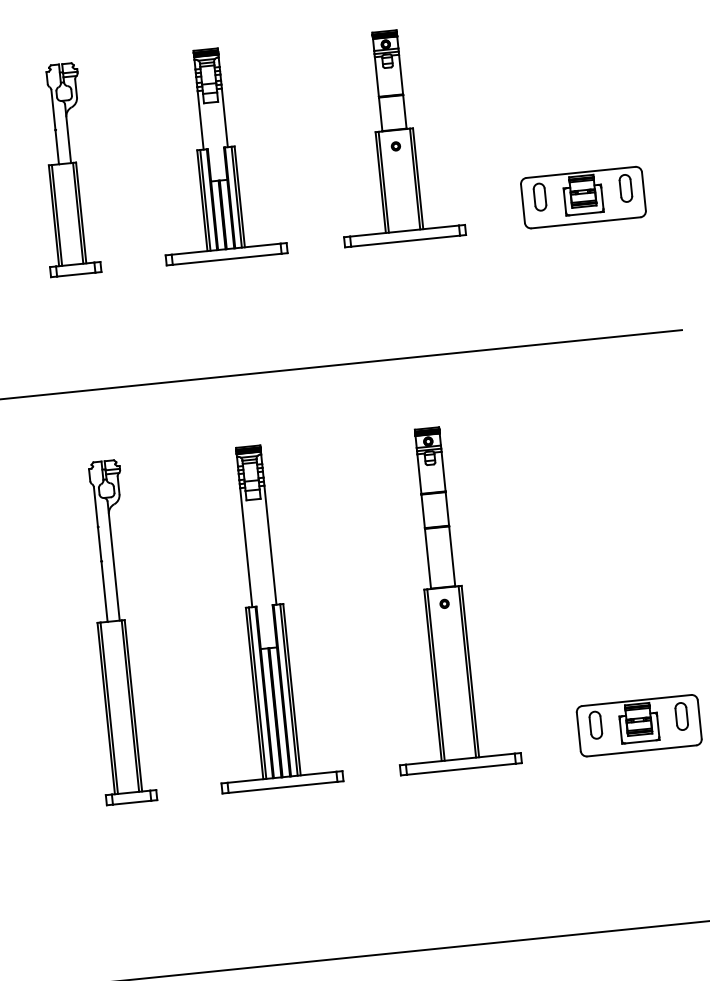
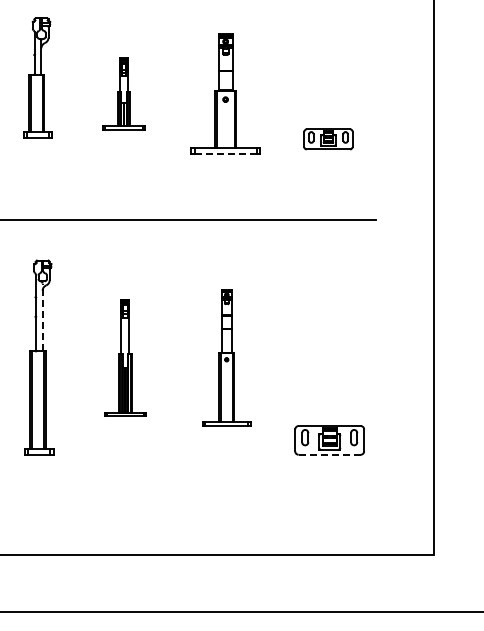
part: (215, 153) -> (123, 93), size x0.6
part: (64, 169) -> (37, 77), moved
part: (583, 197) -> (328, 139), size x0.7
line: (407, 240) -> (226, 153), solid -> dashed
line: (113, 561) -> (42, 317), solid -> dashed
part: (443, 598) -> (226, 357), size x0.7
part: (266, 616) -> (125, 357), size x0.6
line: (641, 750) -> (329, 454), solid -> dashed

